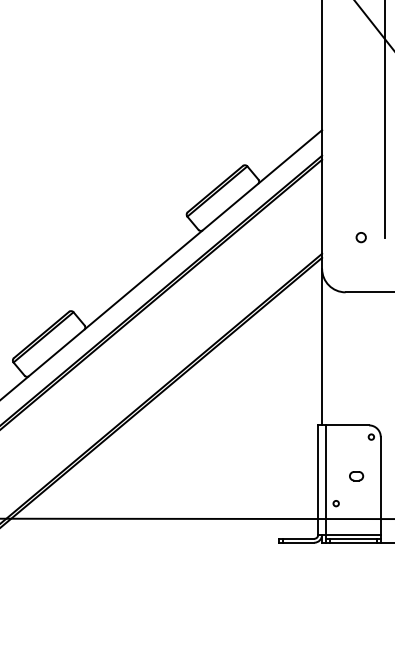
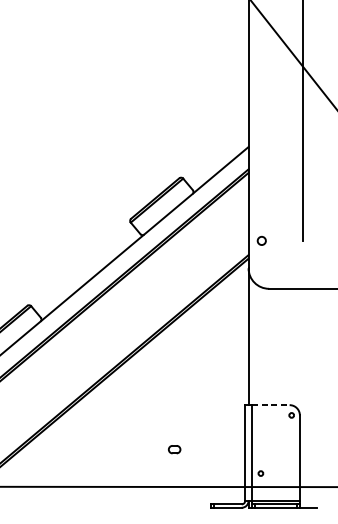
circle: (360, 237) -> (261, 240), moved
line: (347, 425) -> (270, 405), solid -> dashed
part: (356, 476) -> (174, 449), moved

